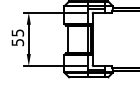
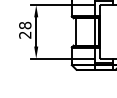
text: (17, 37) -> (24, 30), 55 -> 28

